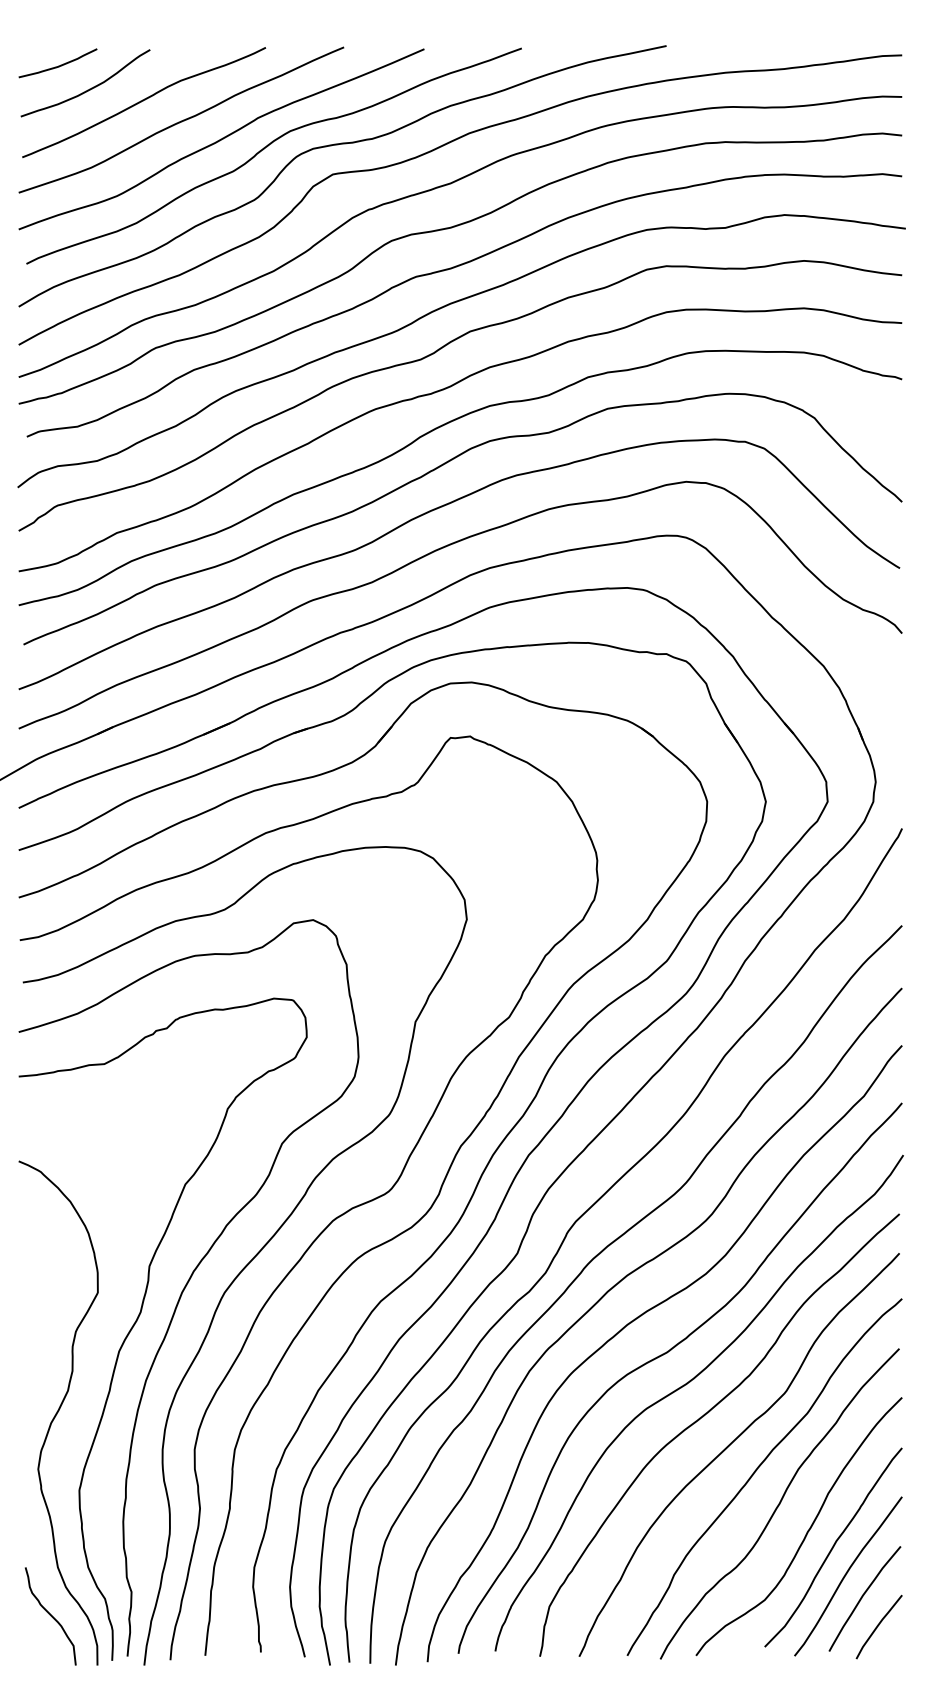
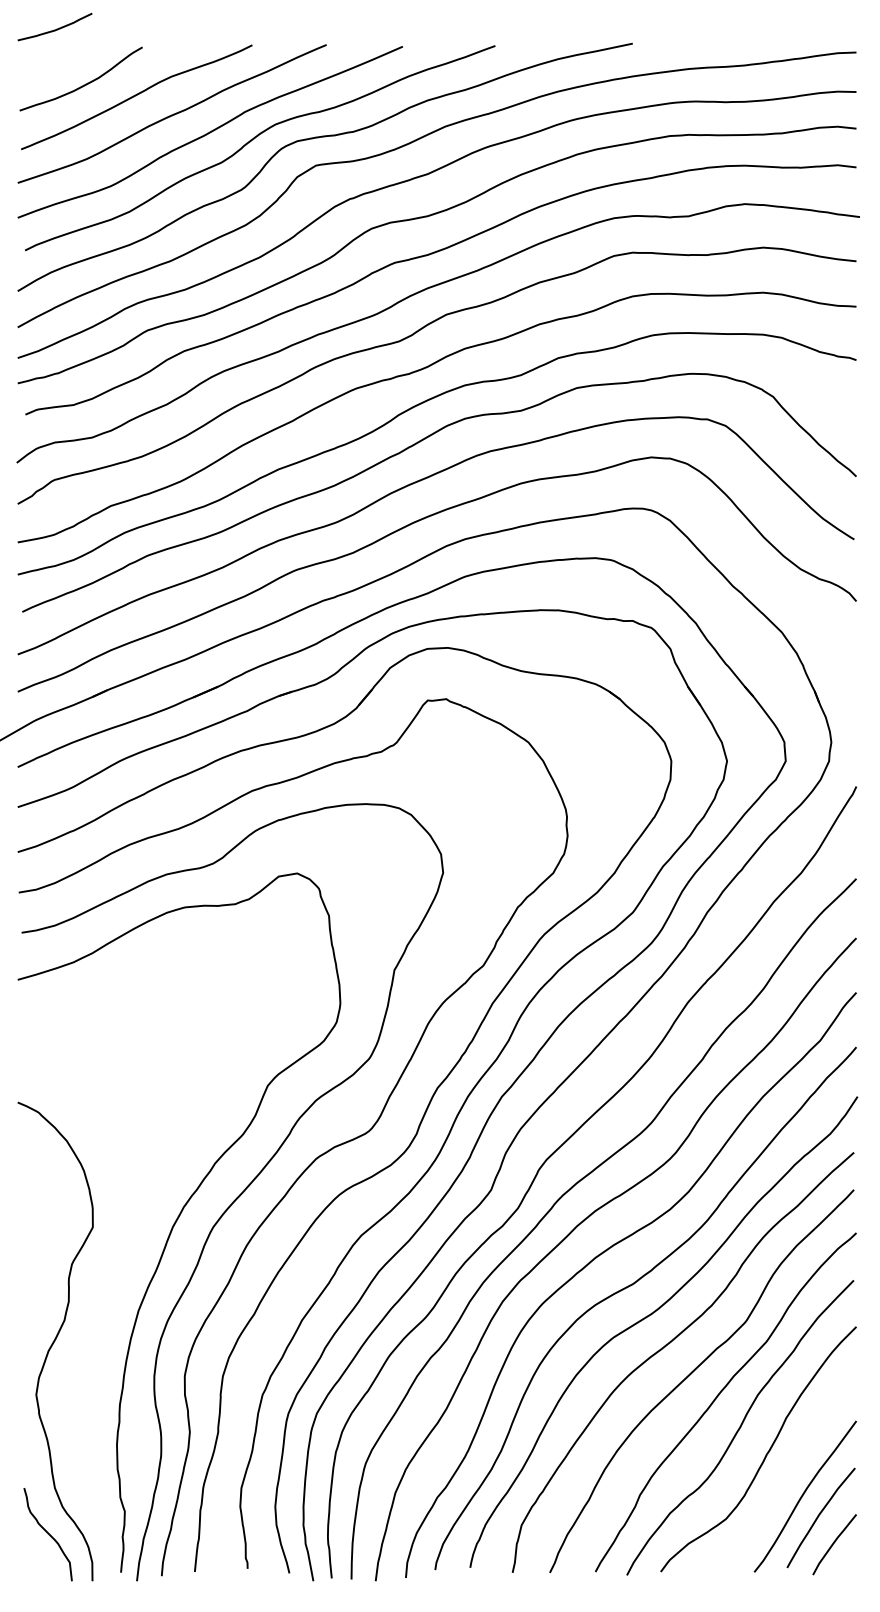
curve: (59, 64) -> (56, 28), moved
curve: (139, 1317) -> (132, 1250), removed
curve: (832, 1546) -> (790, 1468), removed

